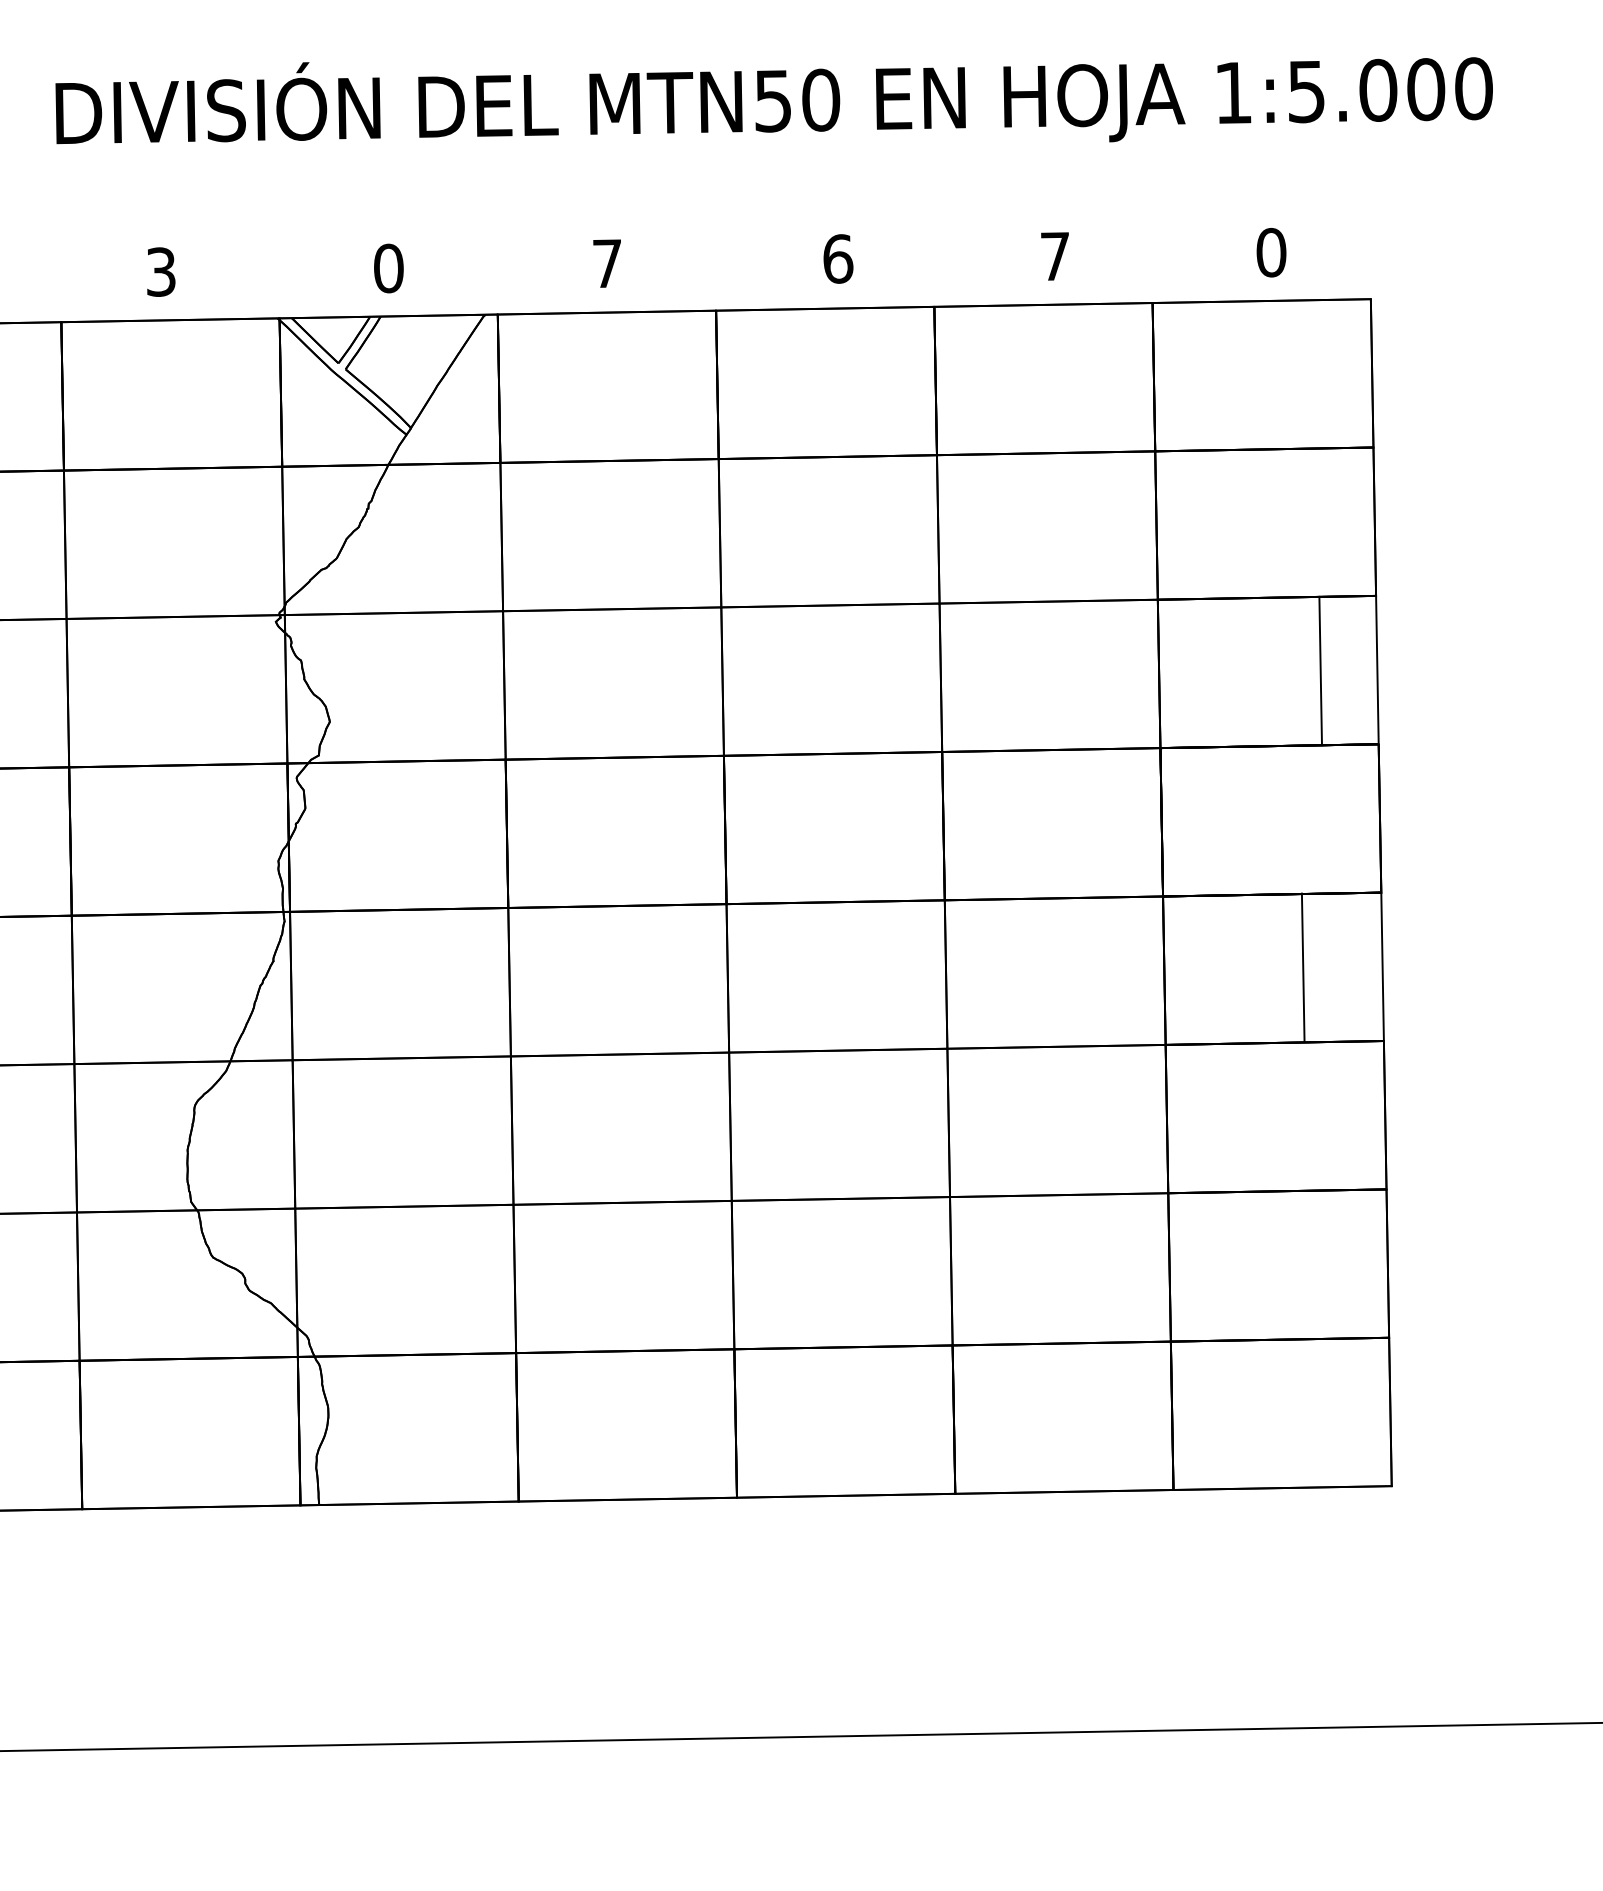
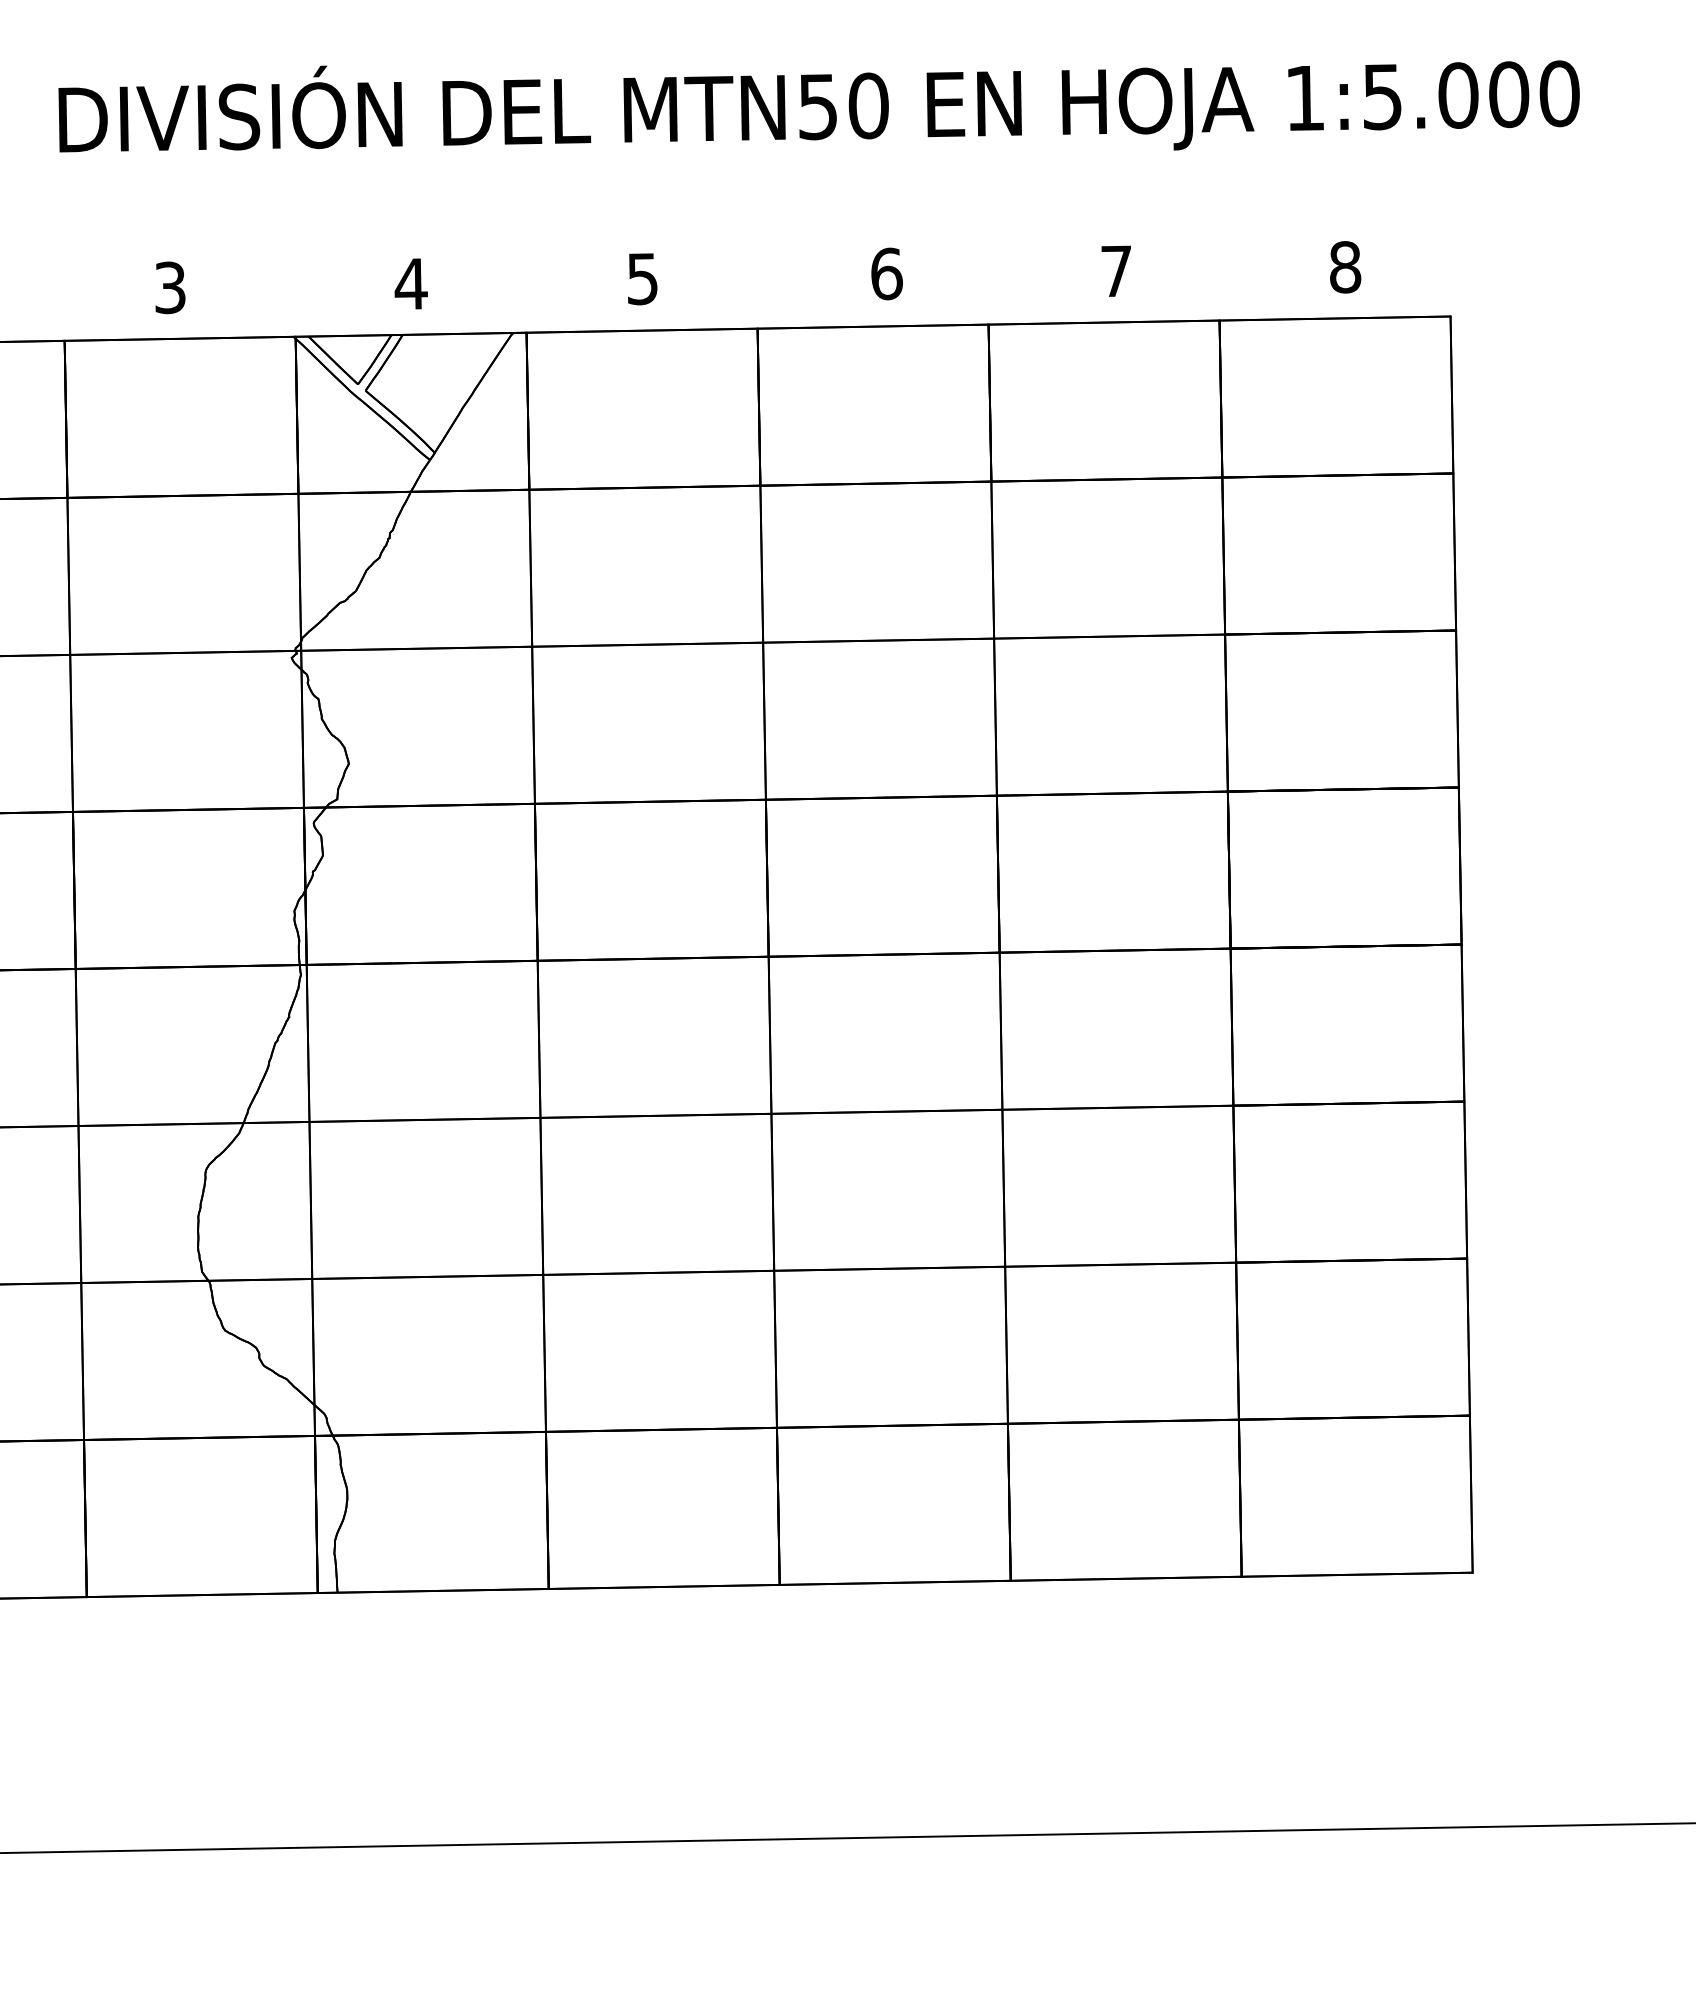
text: (1271, 252) -> (1345, 267), 0 -> 8
text: (607, 264) -> (642, 279), 7 -> 5
text: (388, 268) -> (410, 283), 0 -> 4
line: (1320, 670) -> (1457, 708), moved
line: (1302, 967) -> (1462, 1022), moved

